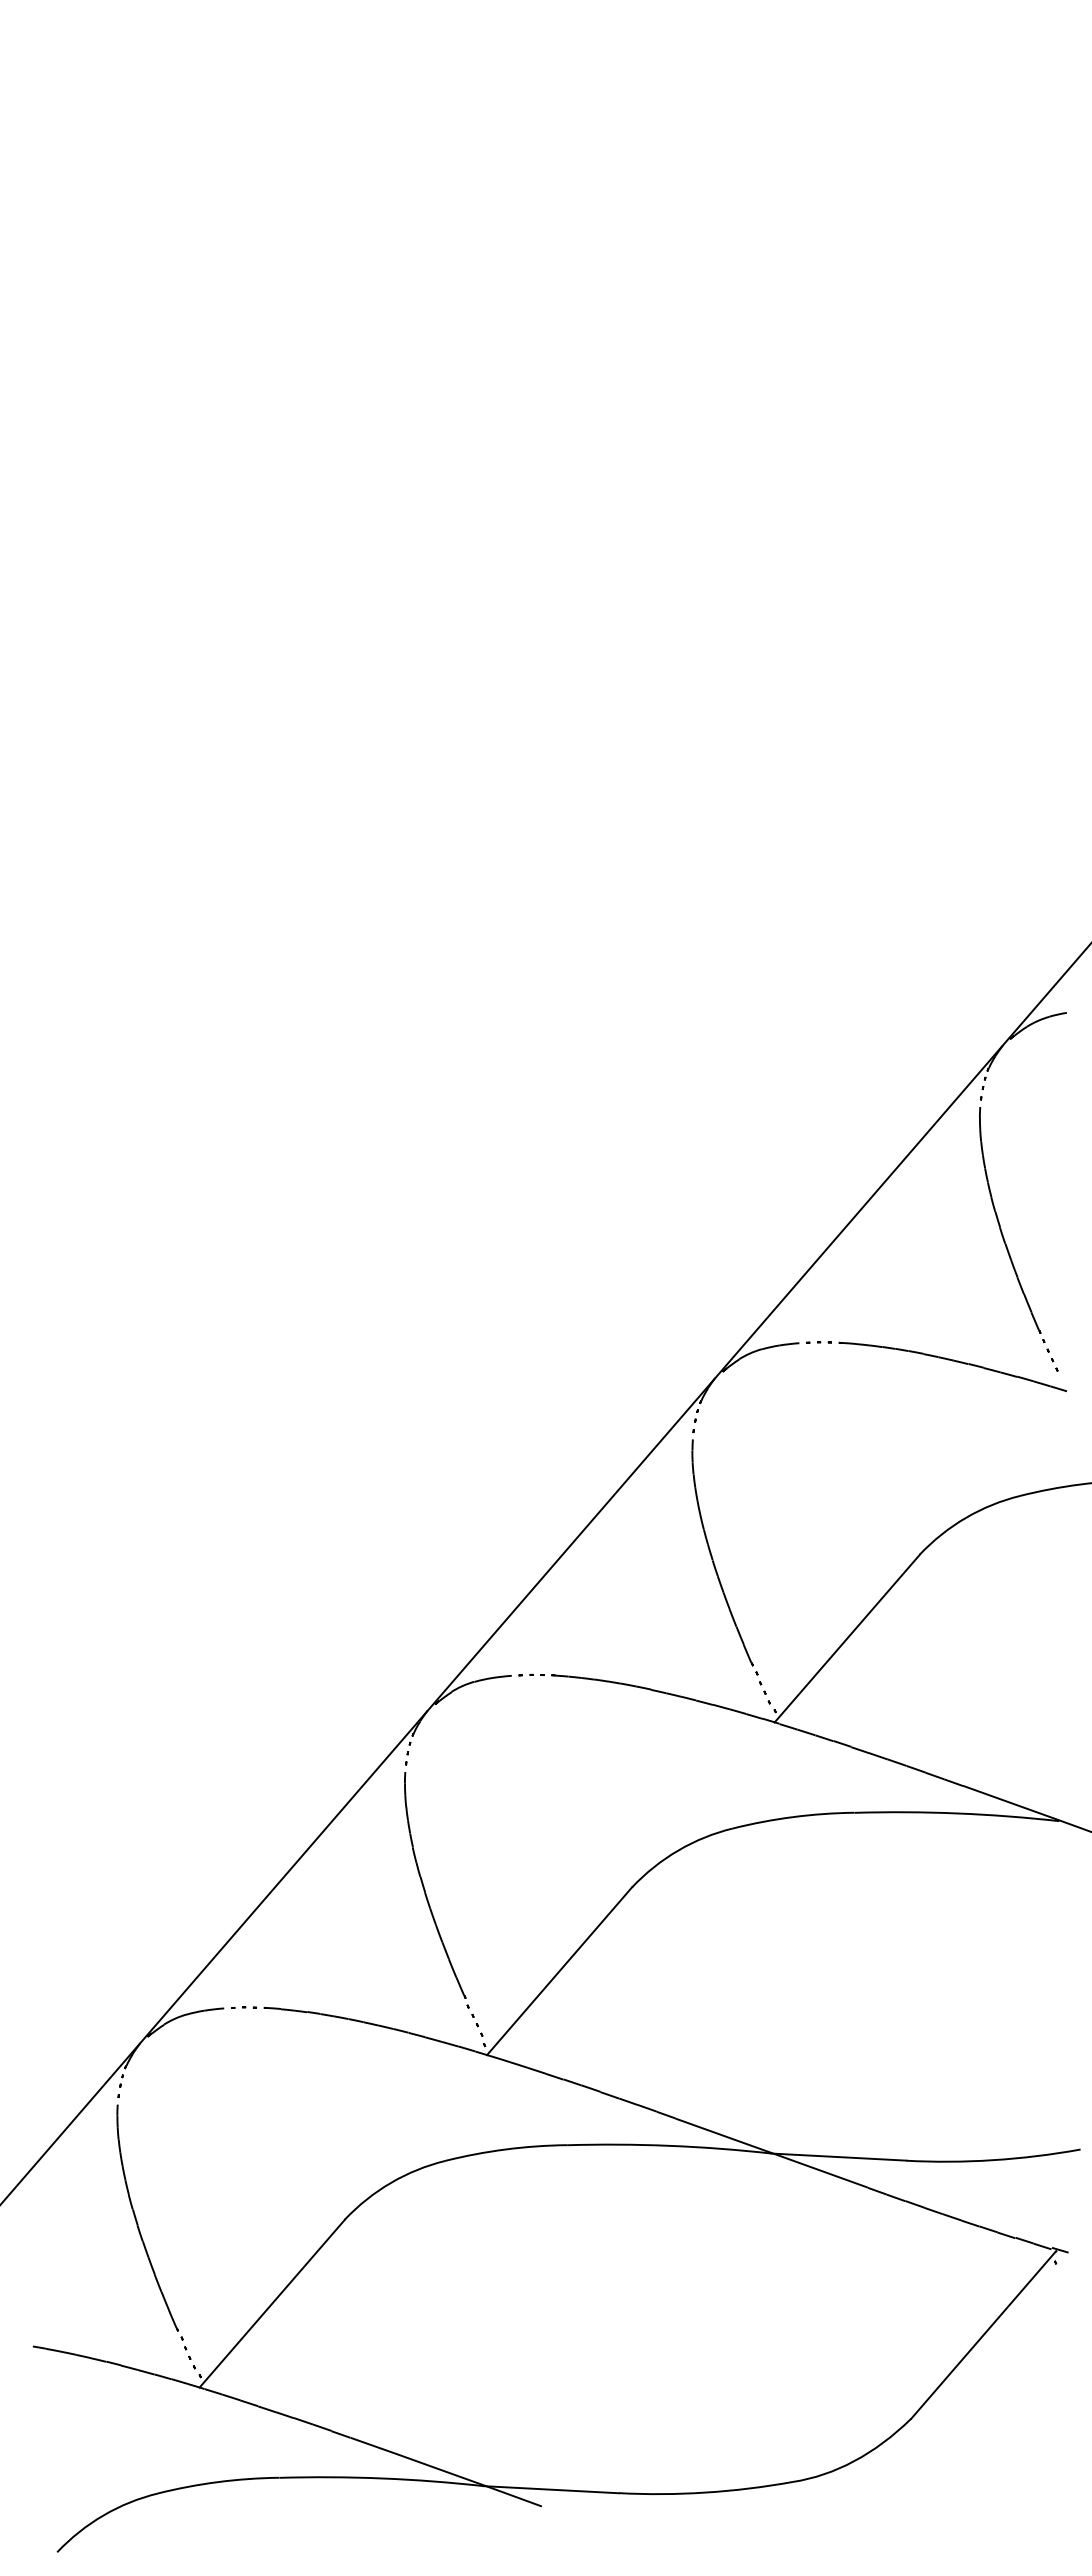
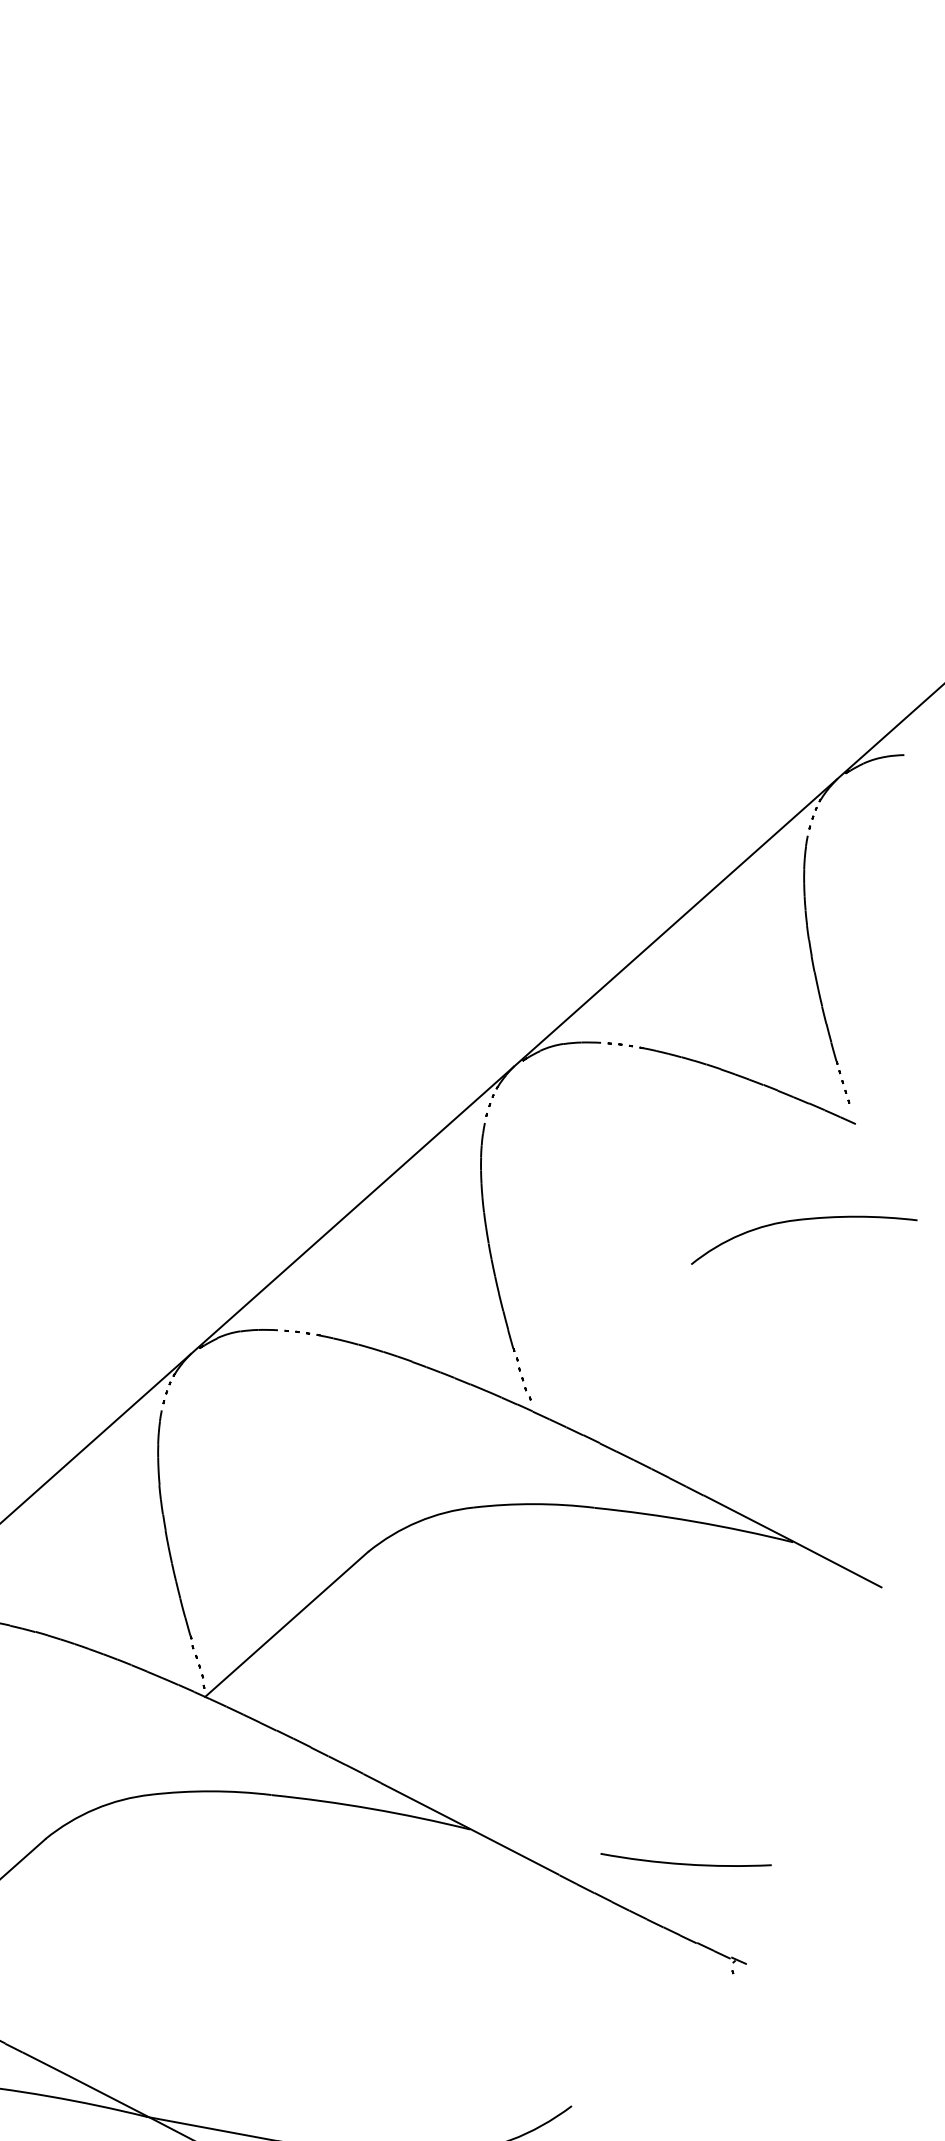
line: (846, 1638) -> (609, 1336), removed
line: (838, 2156) -> (534, 1840), removed
line: (983, 2334) -> (653, 2033), removed

